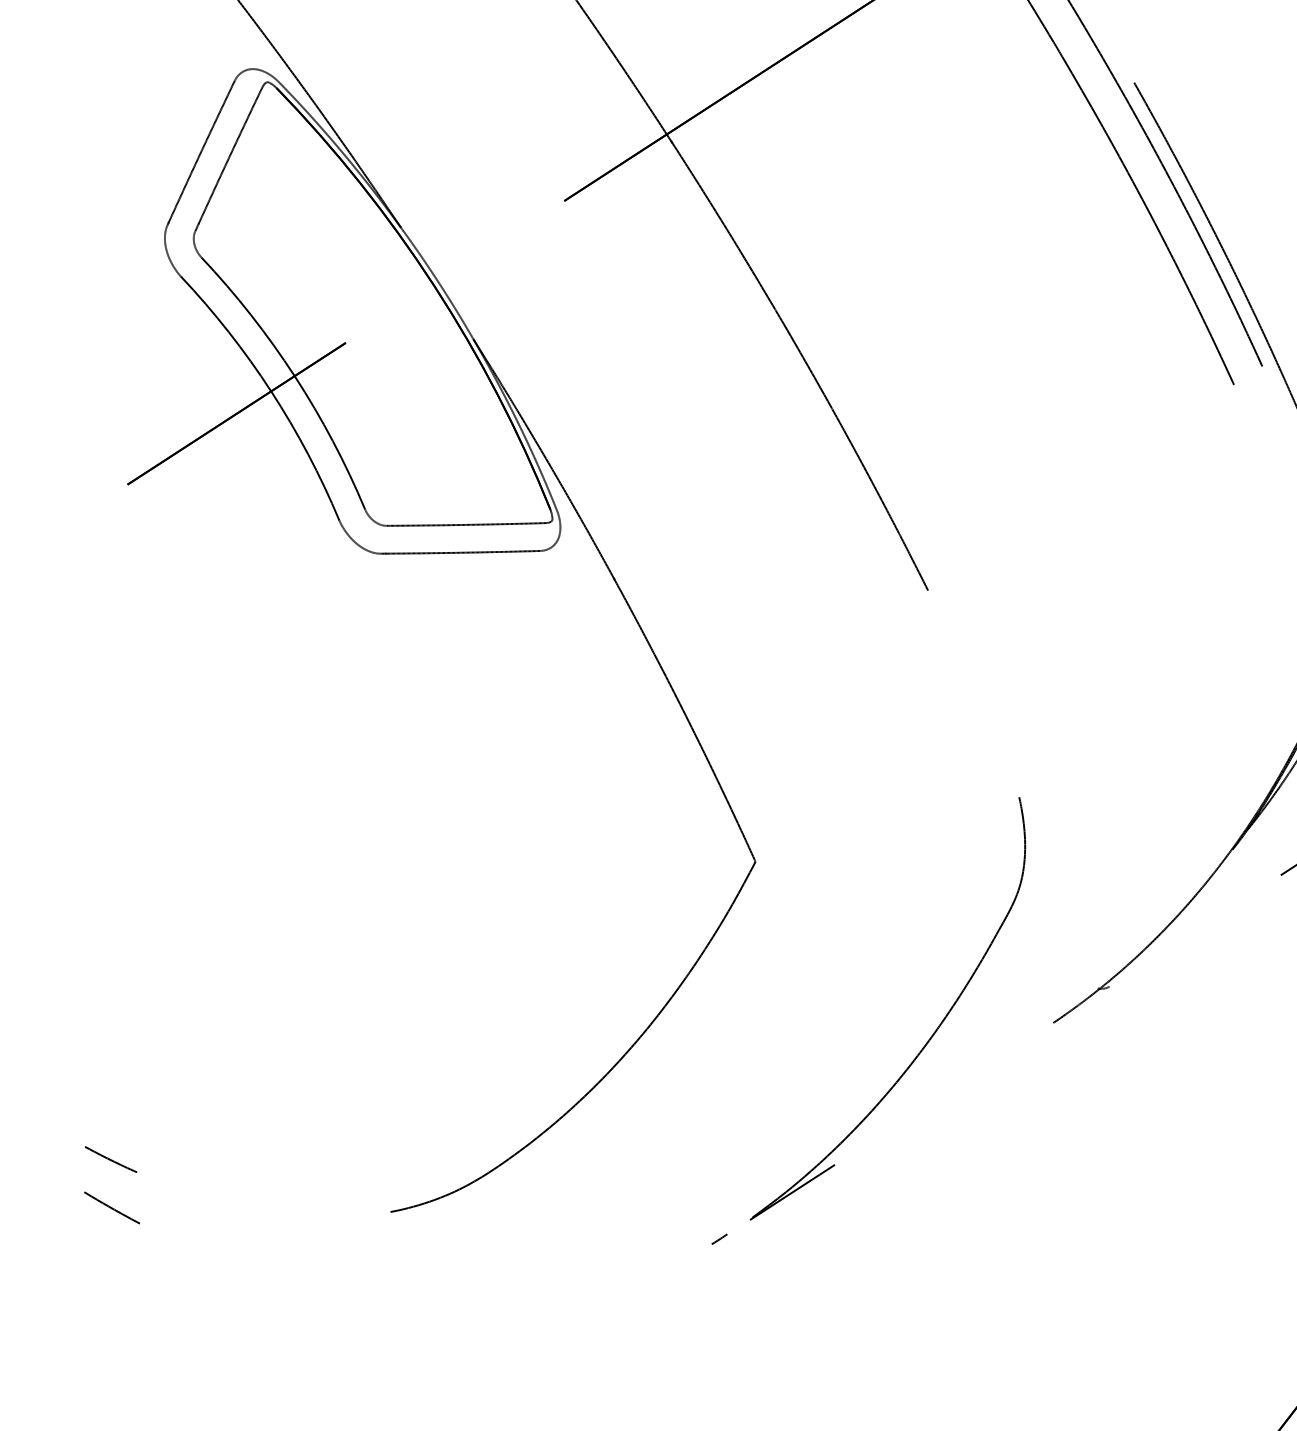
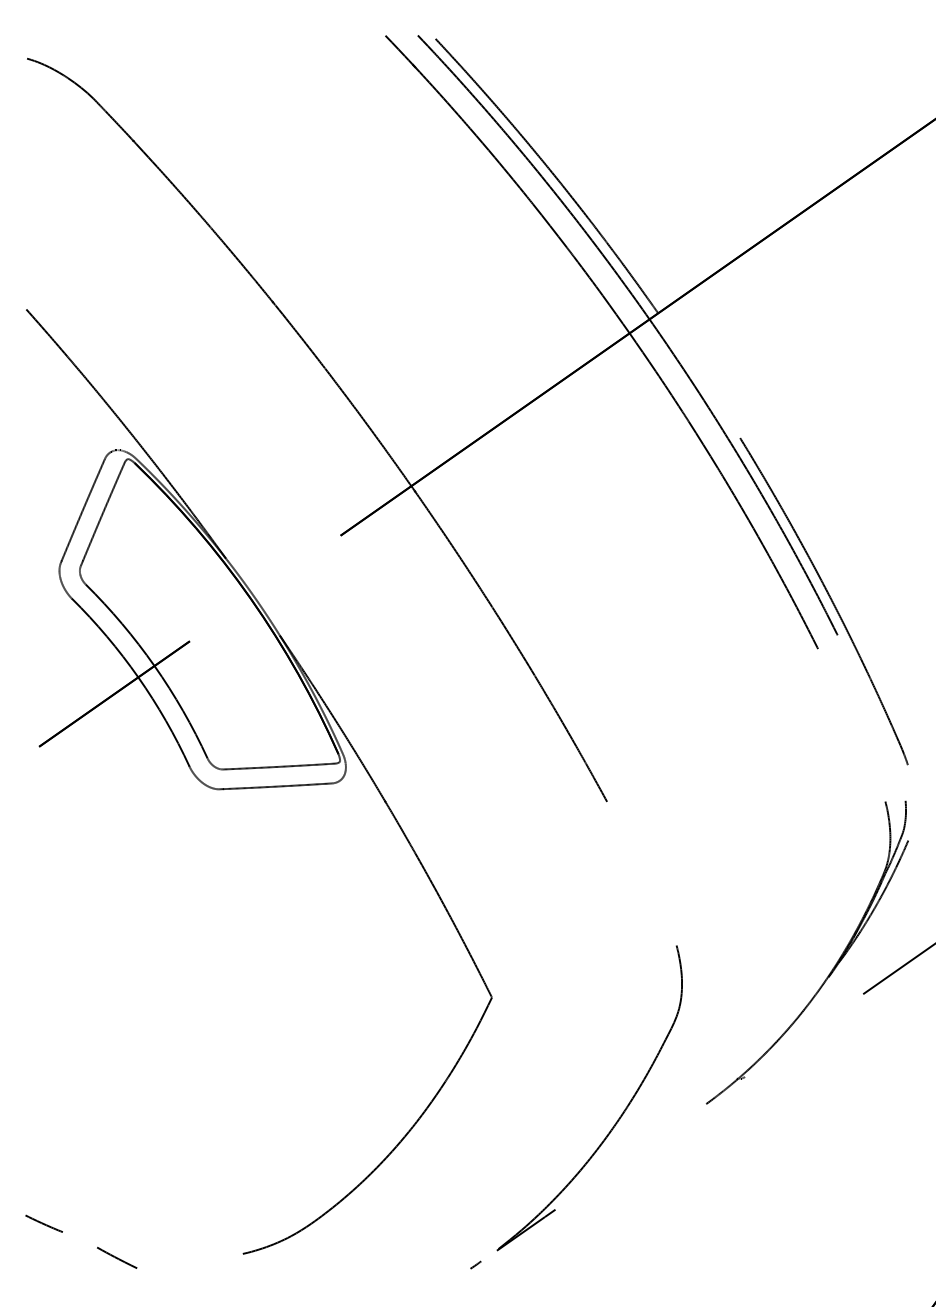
line: (112, 1207) -> (117, 1257), moved

